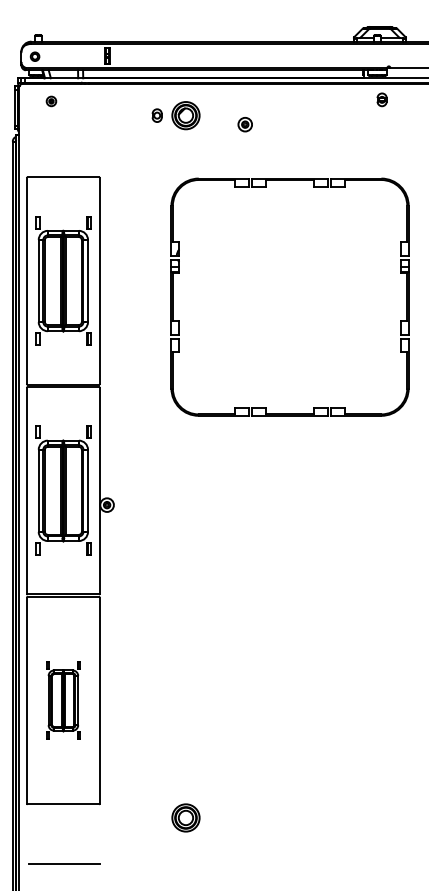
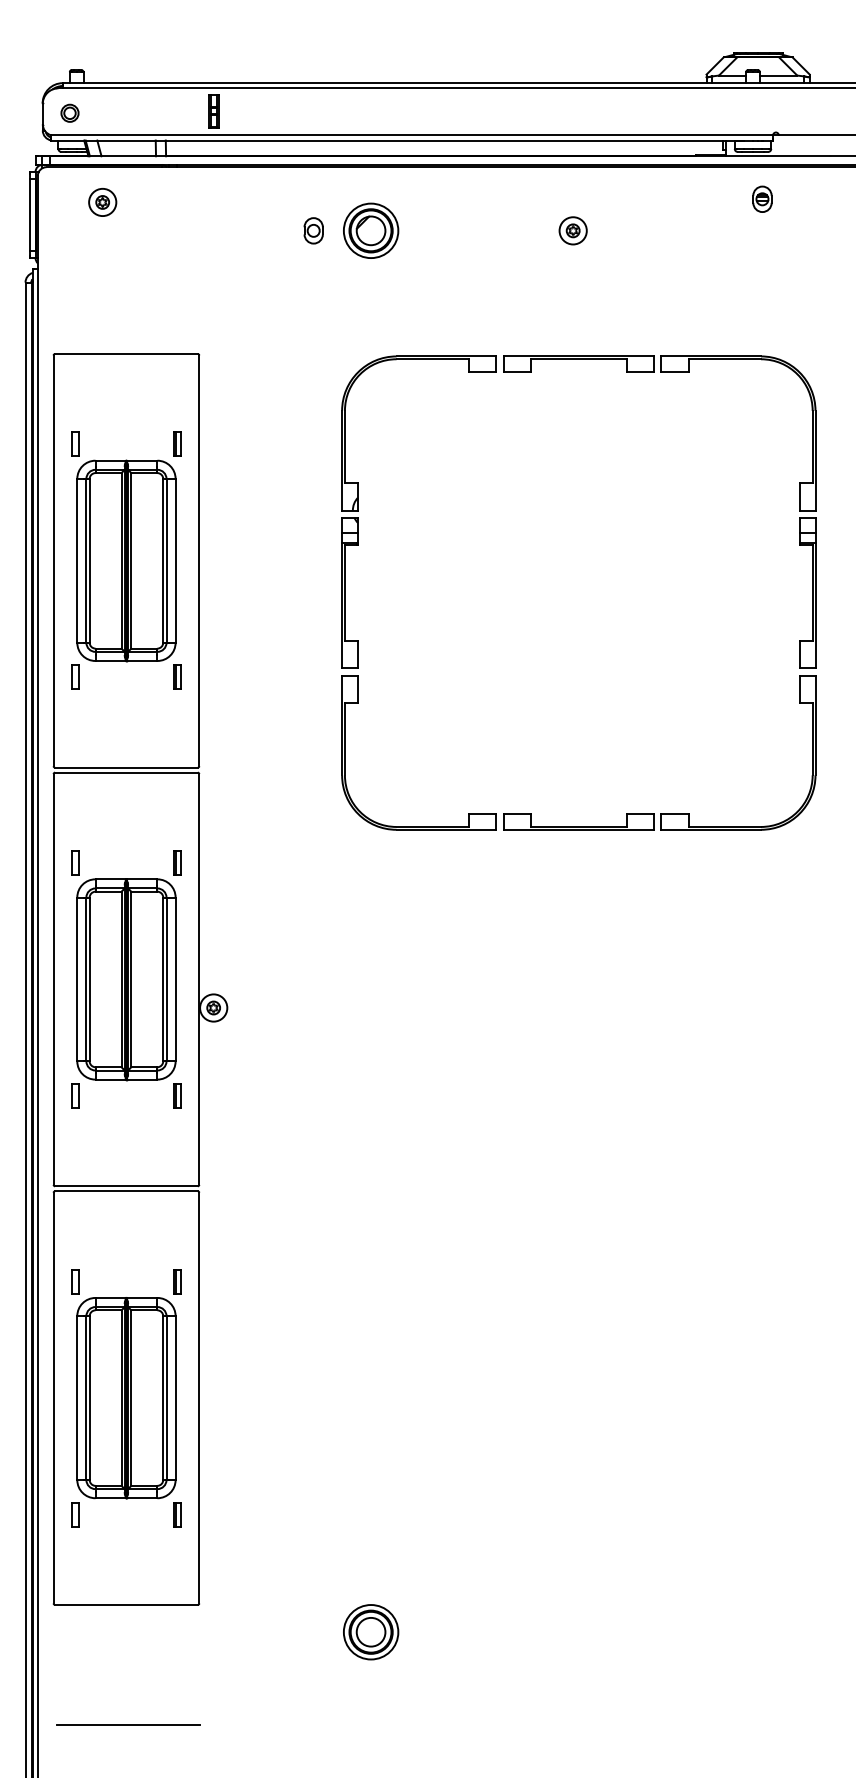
part: (51, 101) -> (102, 202), size x1.43
part: (244, 124) -> (571, 230), moved
part: (63, 700) -> (126, 1397), size x1.67

